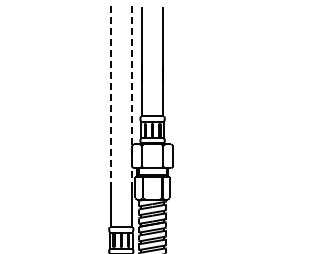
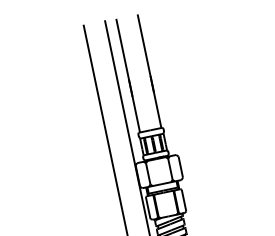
line: (110, 95) -> (102, 117), dashed -> solid
line: (131, 95) -> (124, 113), dashed -> solid

